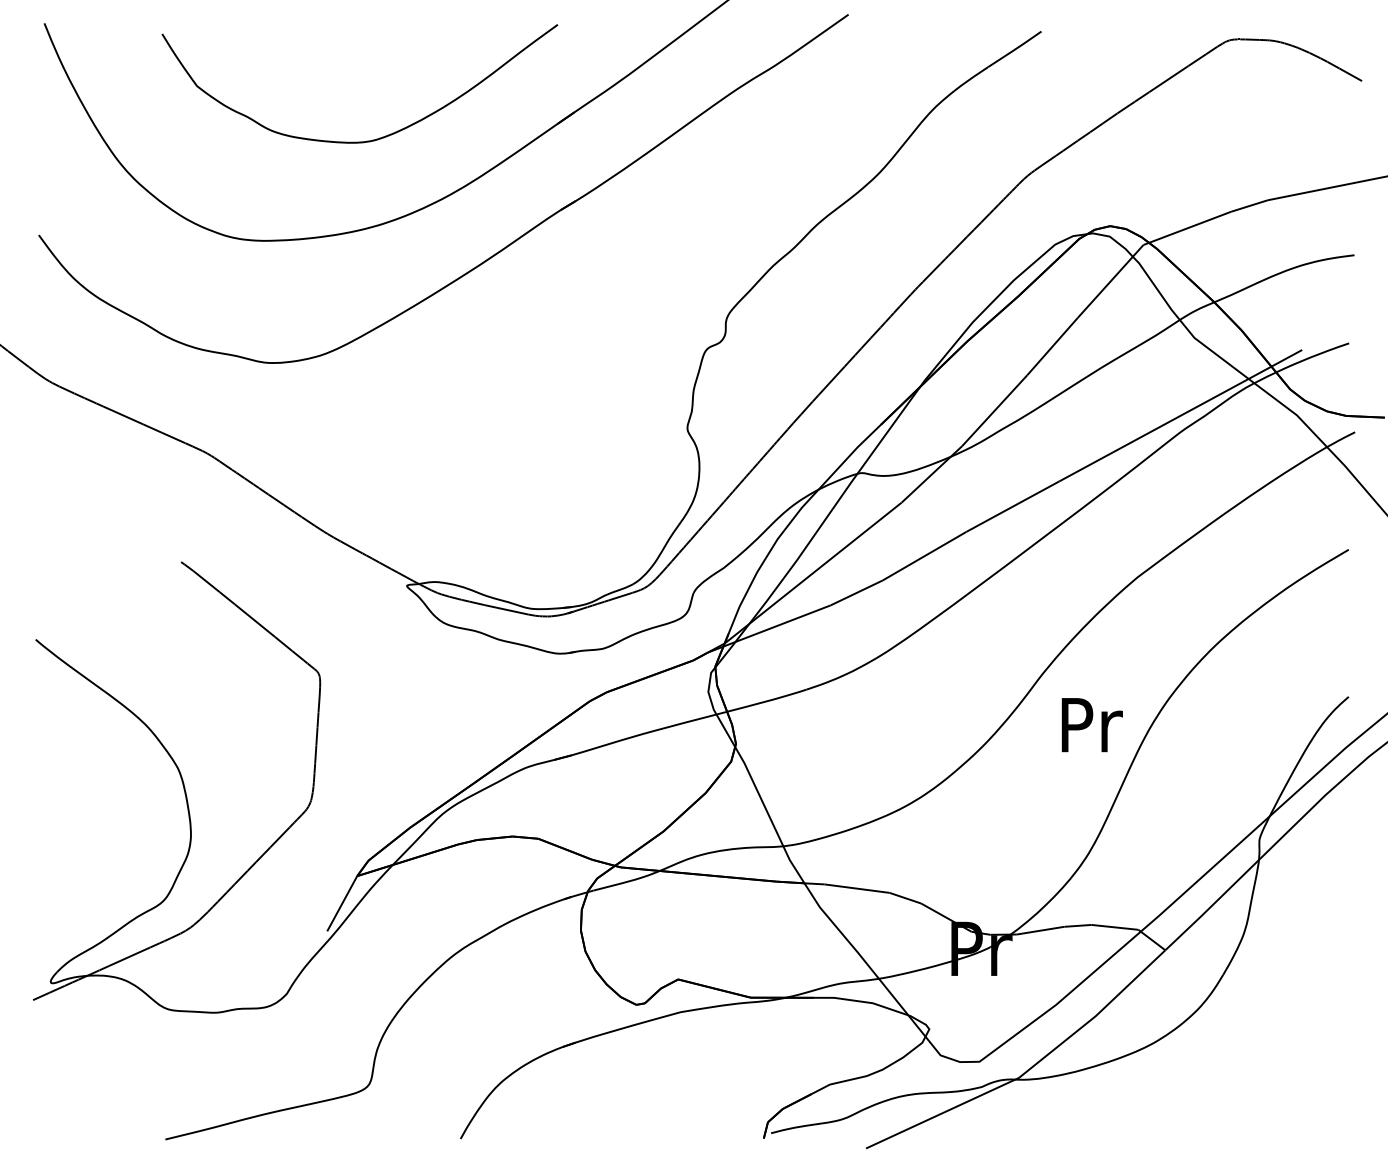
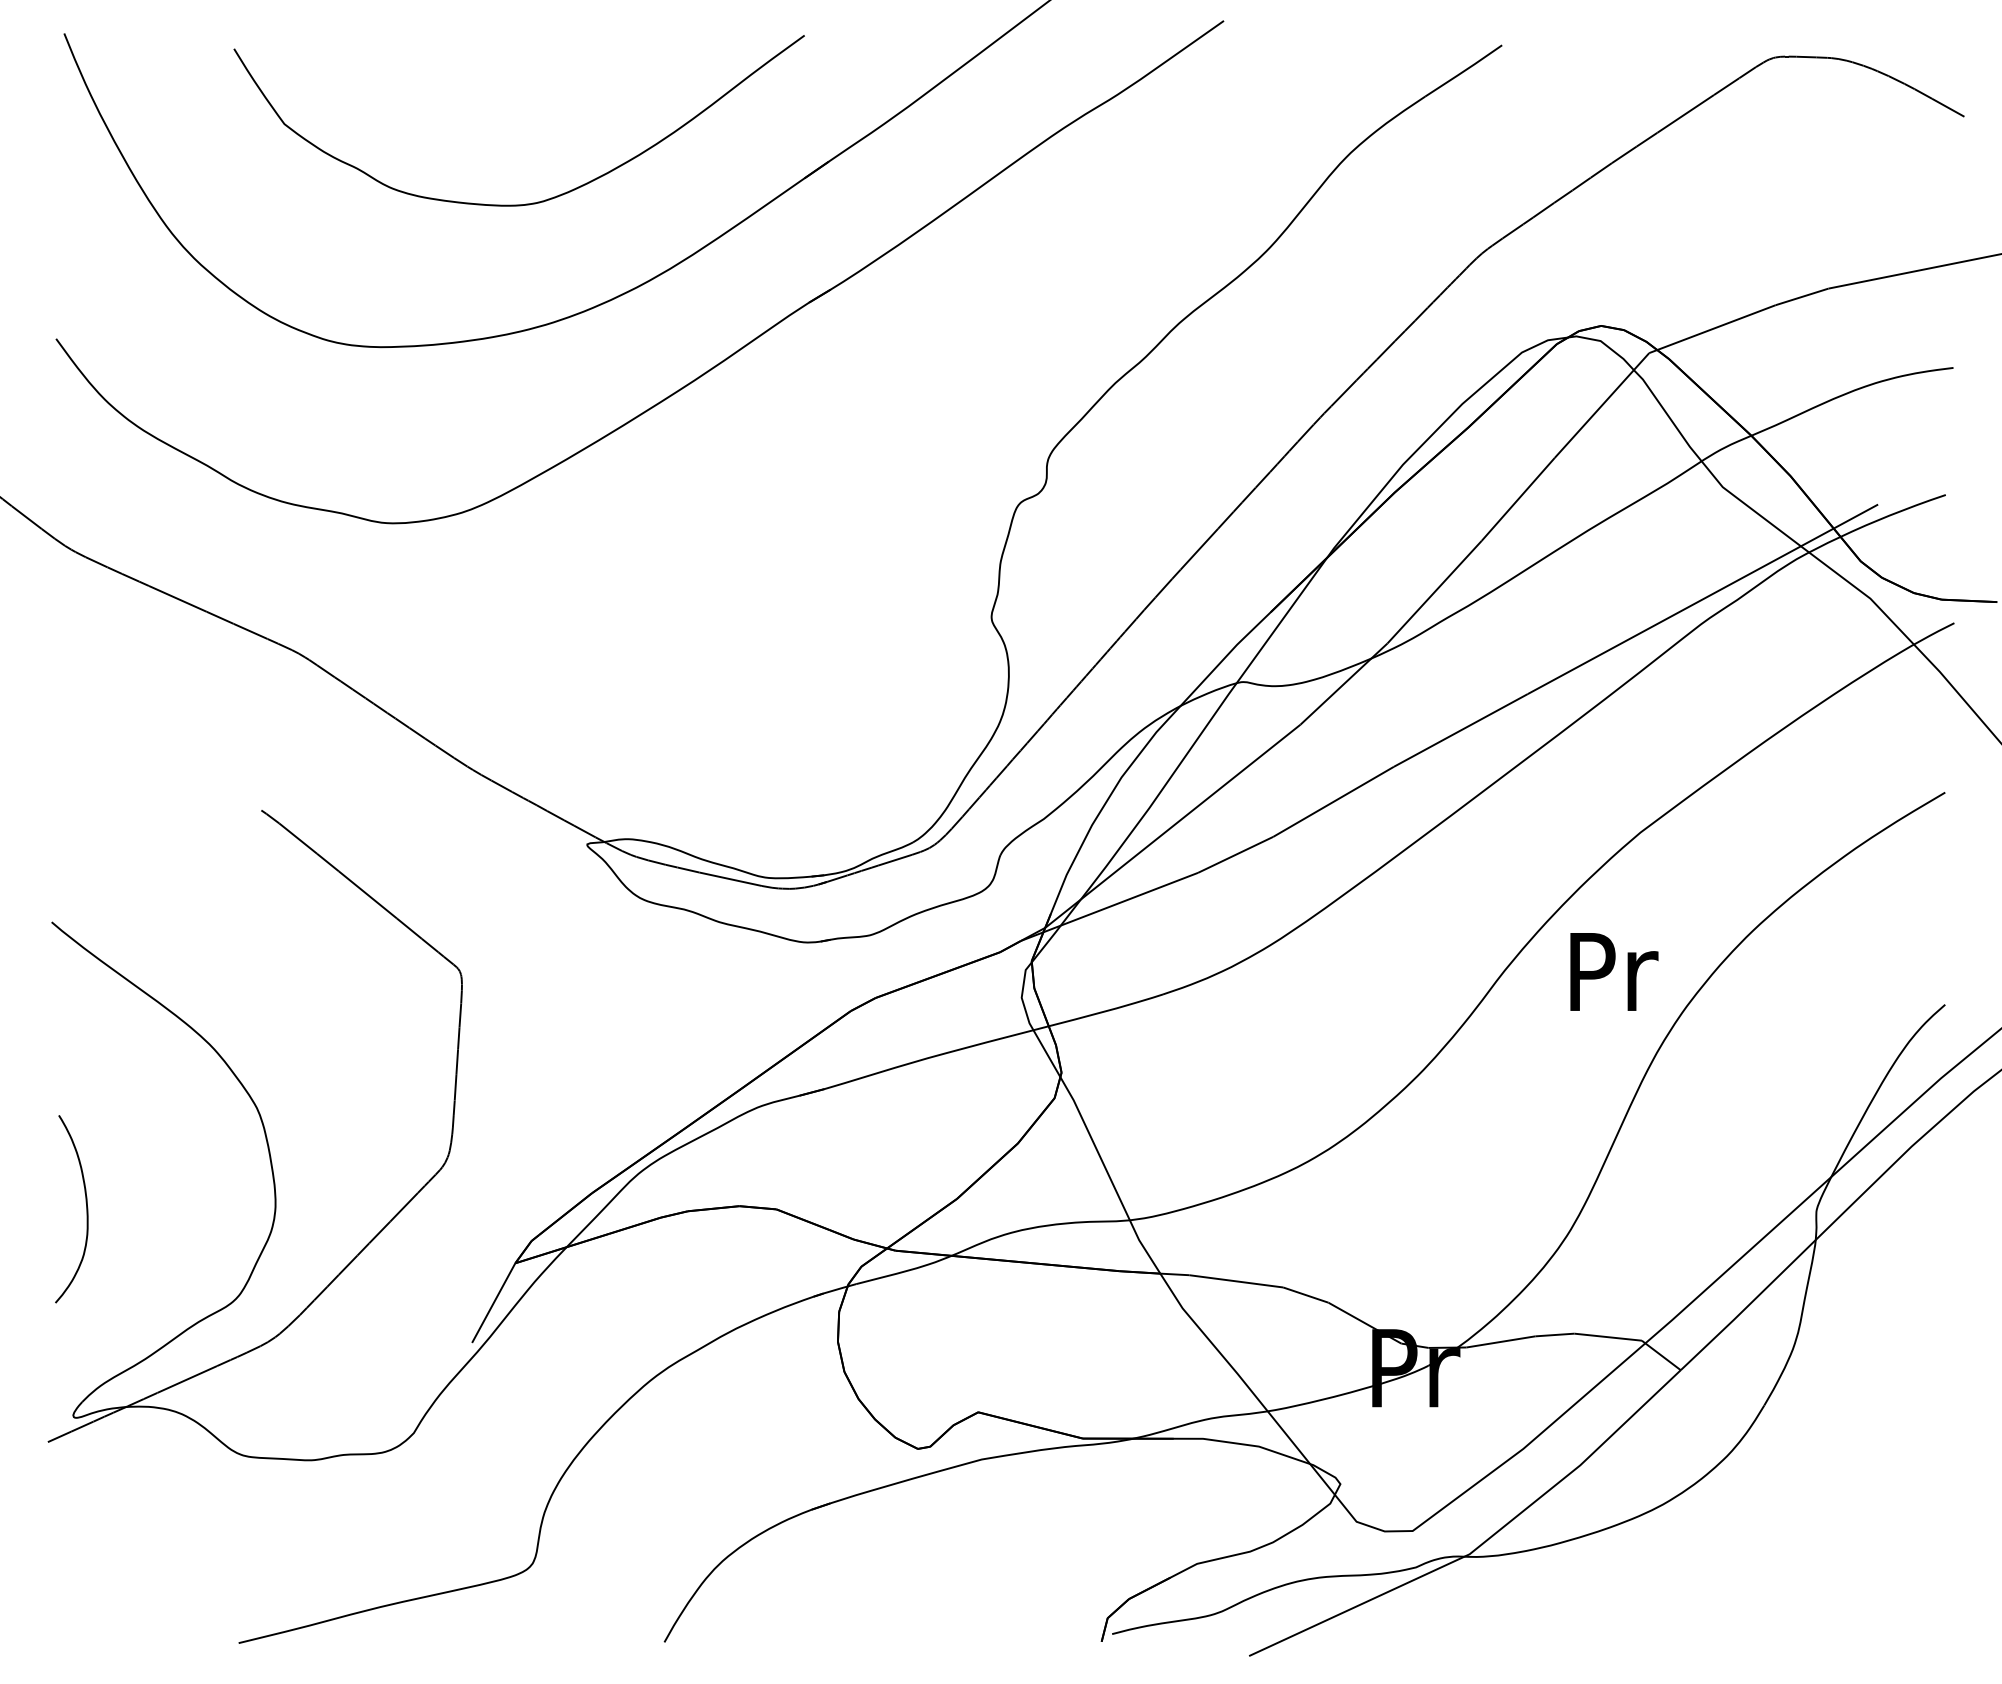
text: (1091, 725) -> (1613, 972), moved
curve: (59, 838) -> (85, 1209), added

